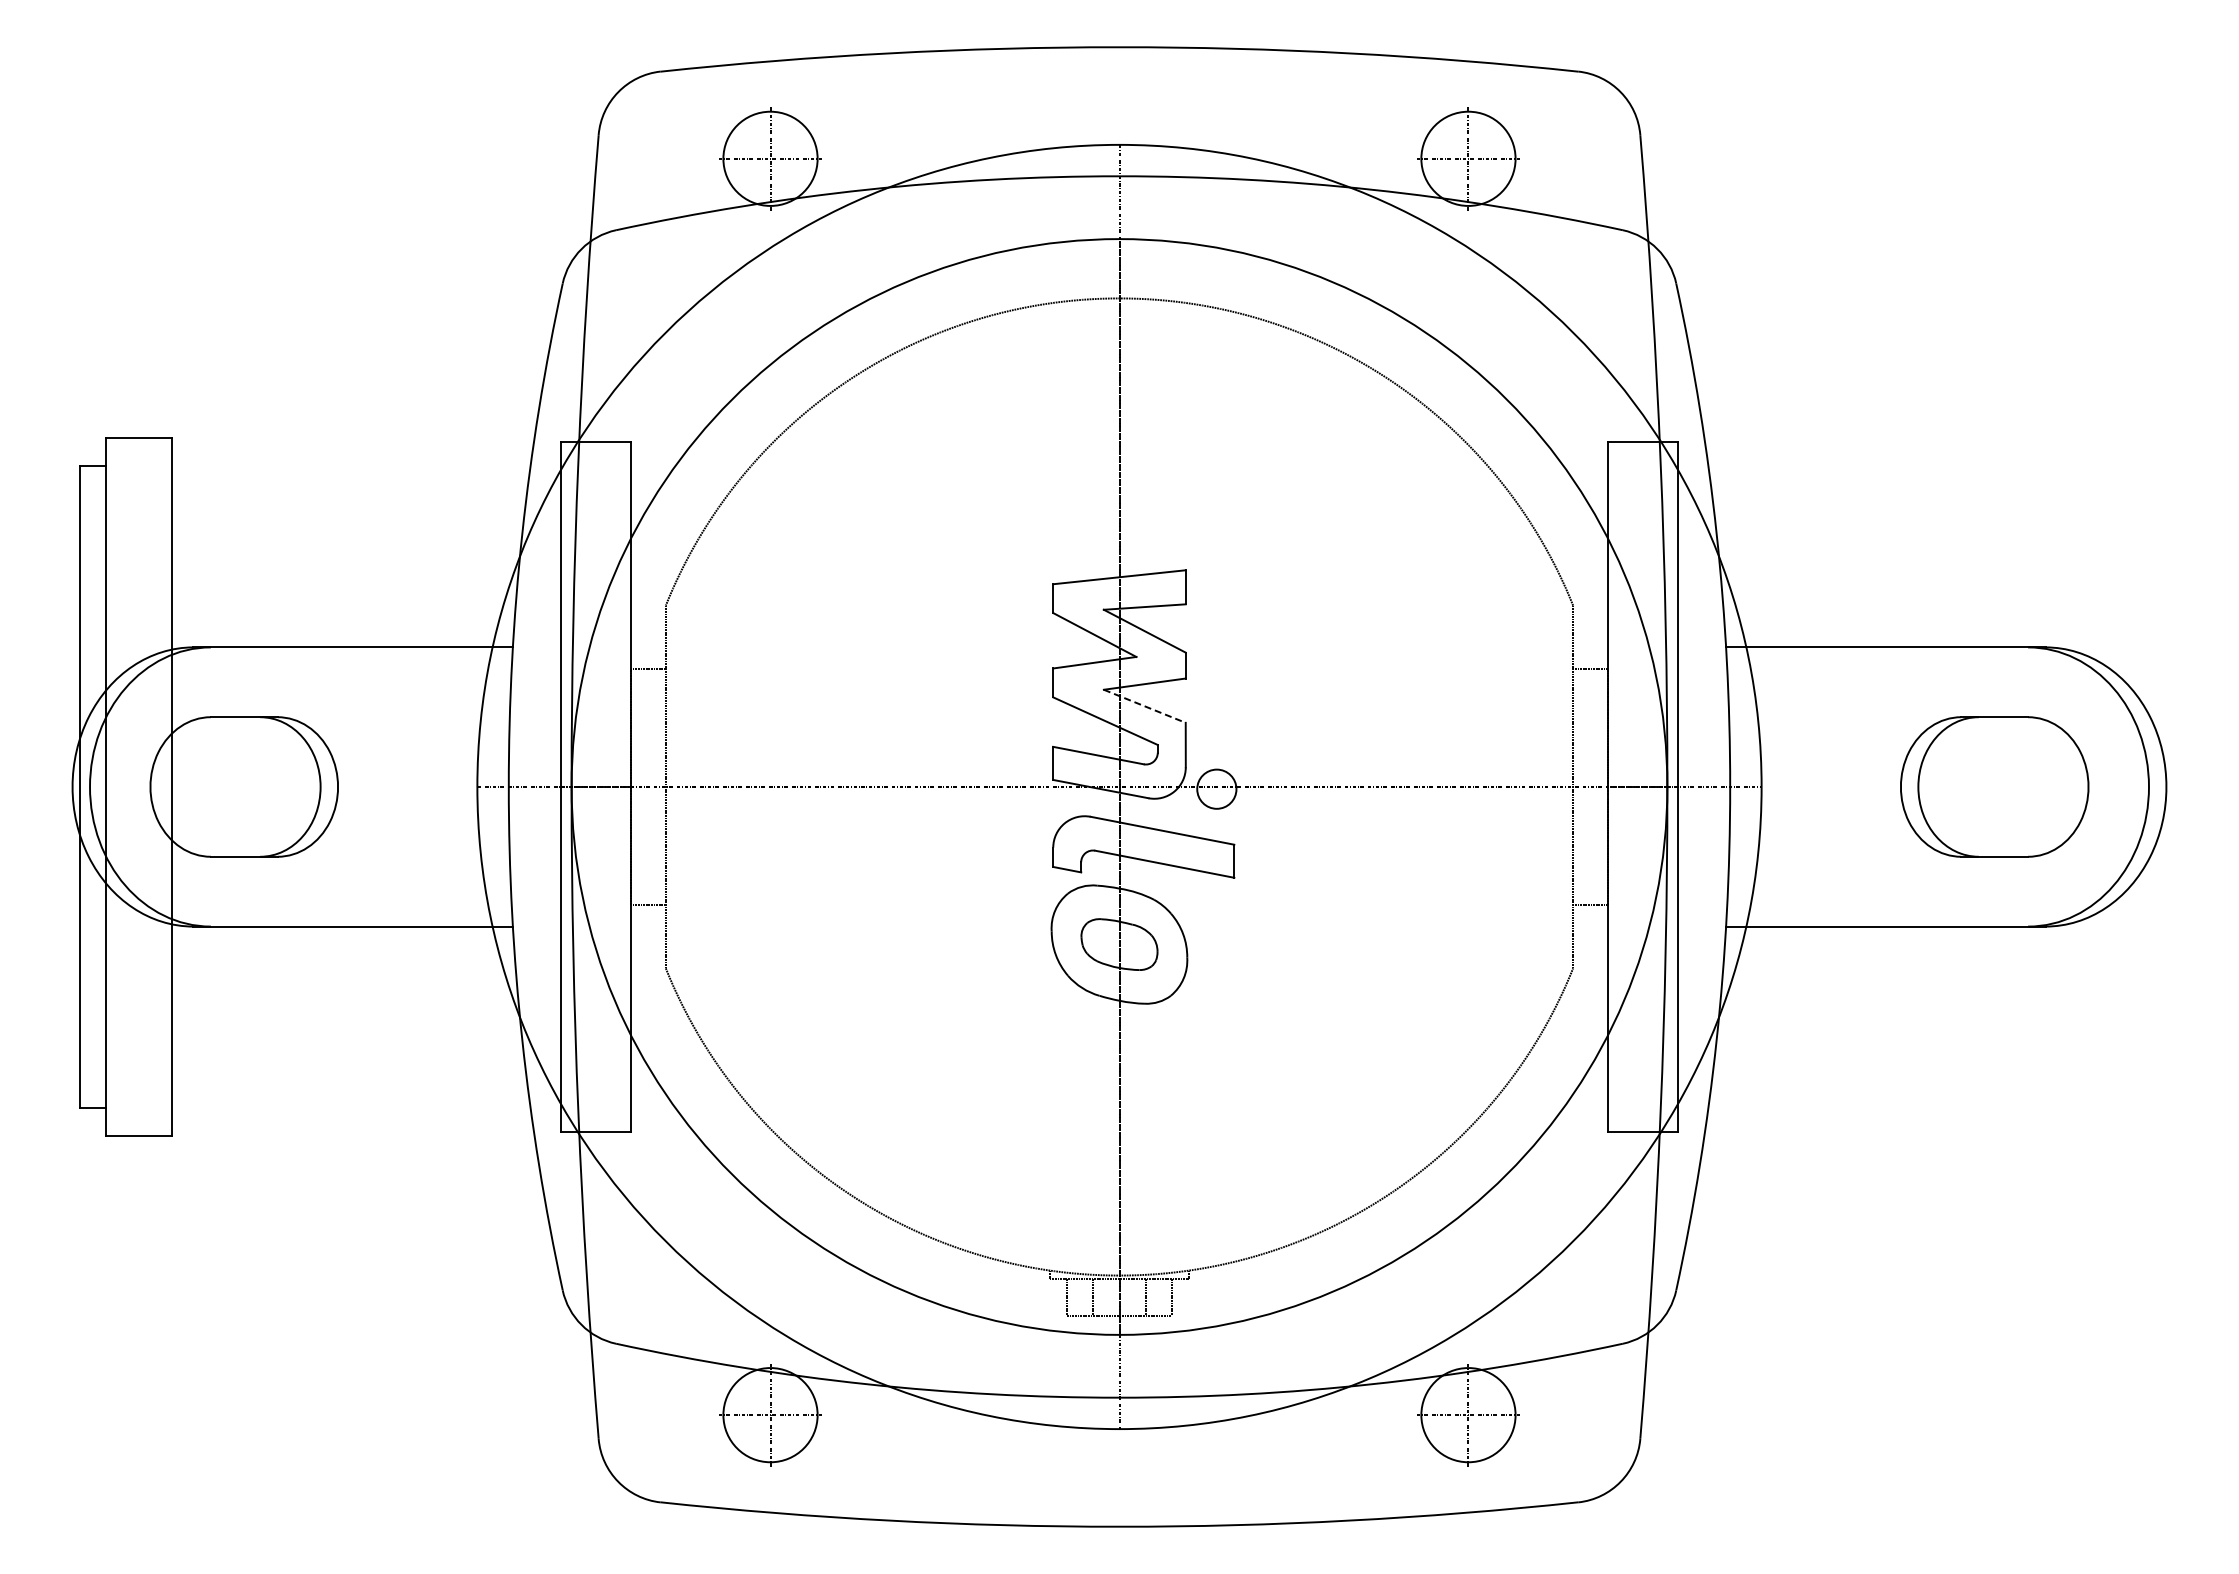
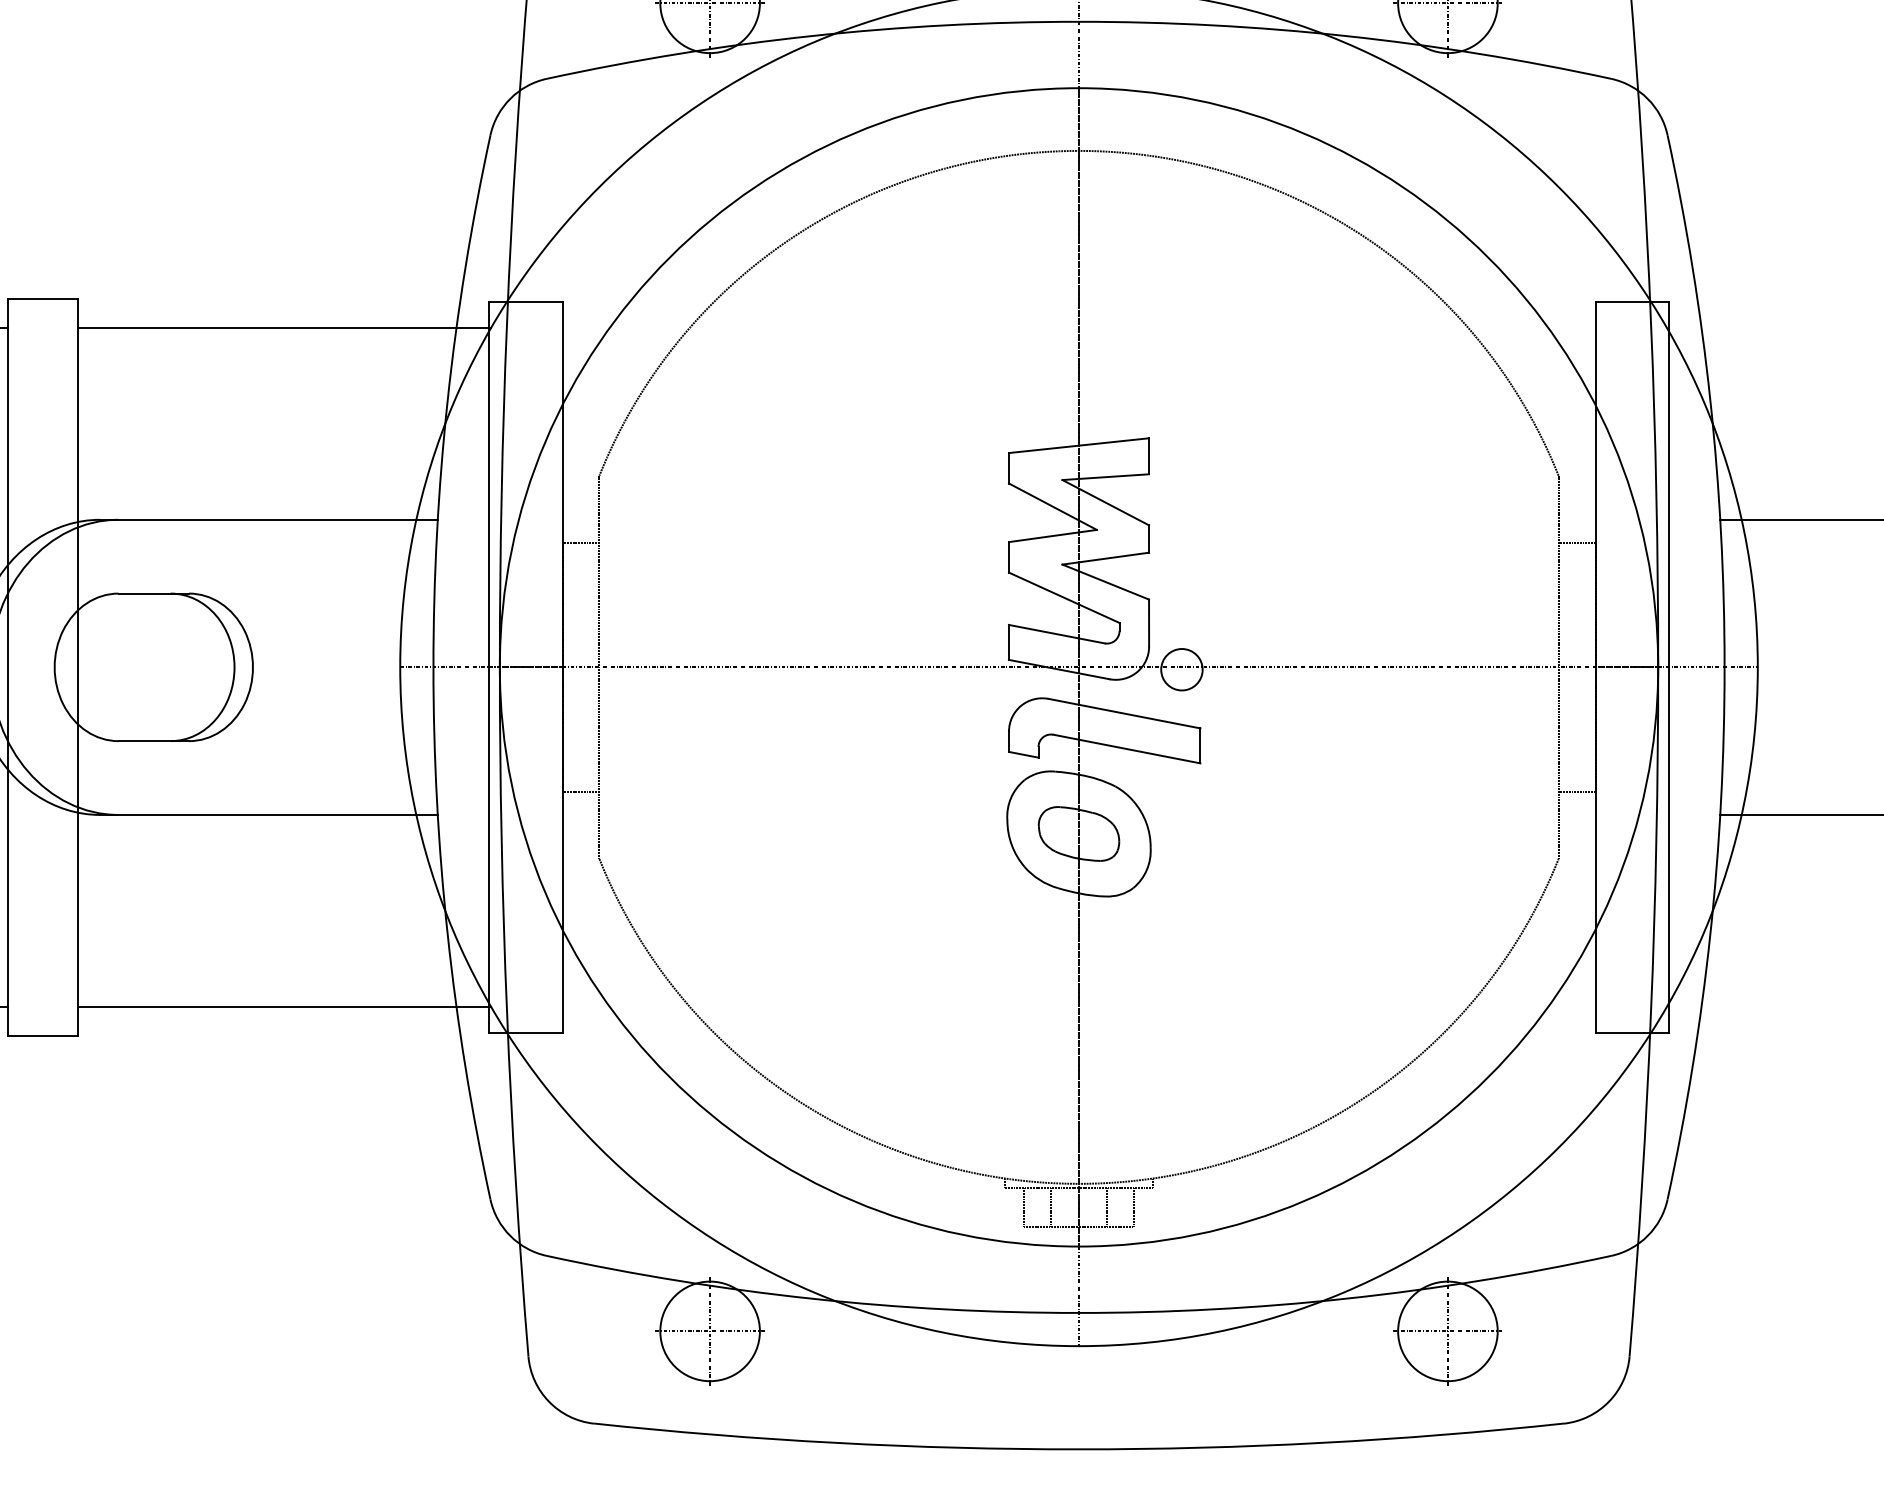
line: (367, 465) -> (284, 327), added
line: (1145, 706) -> (1106, 582), dashed -> solid
line: (367, 1108) -> (284, 1007), added

